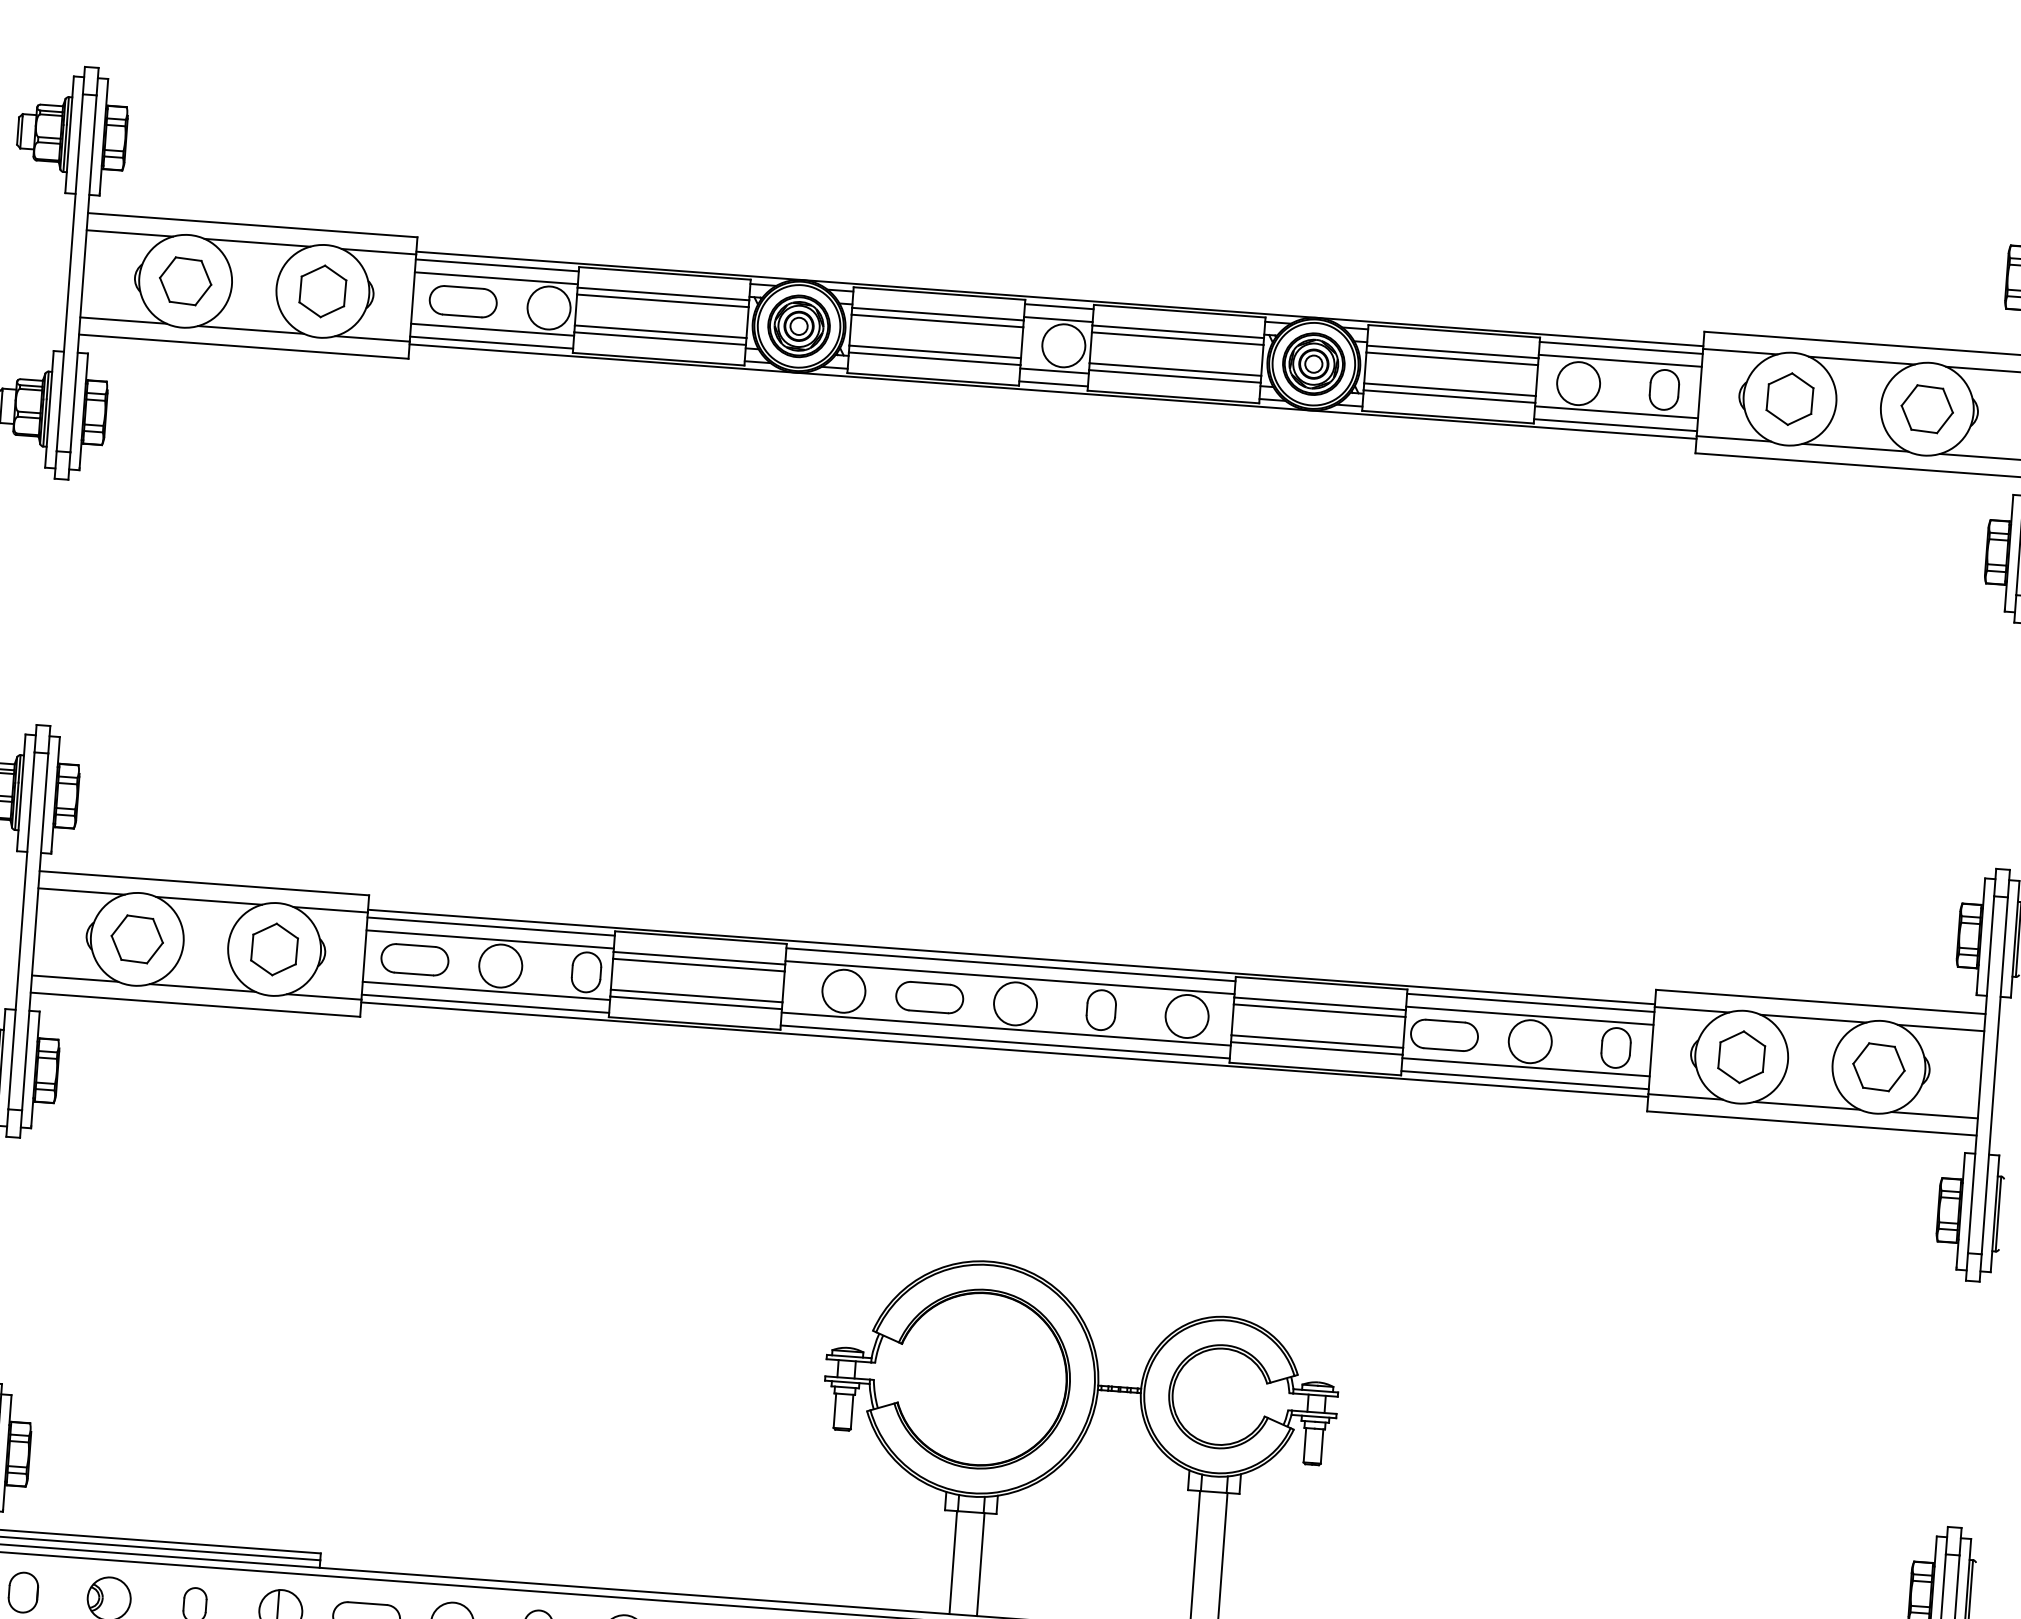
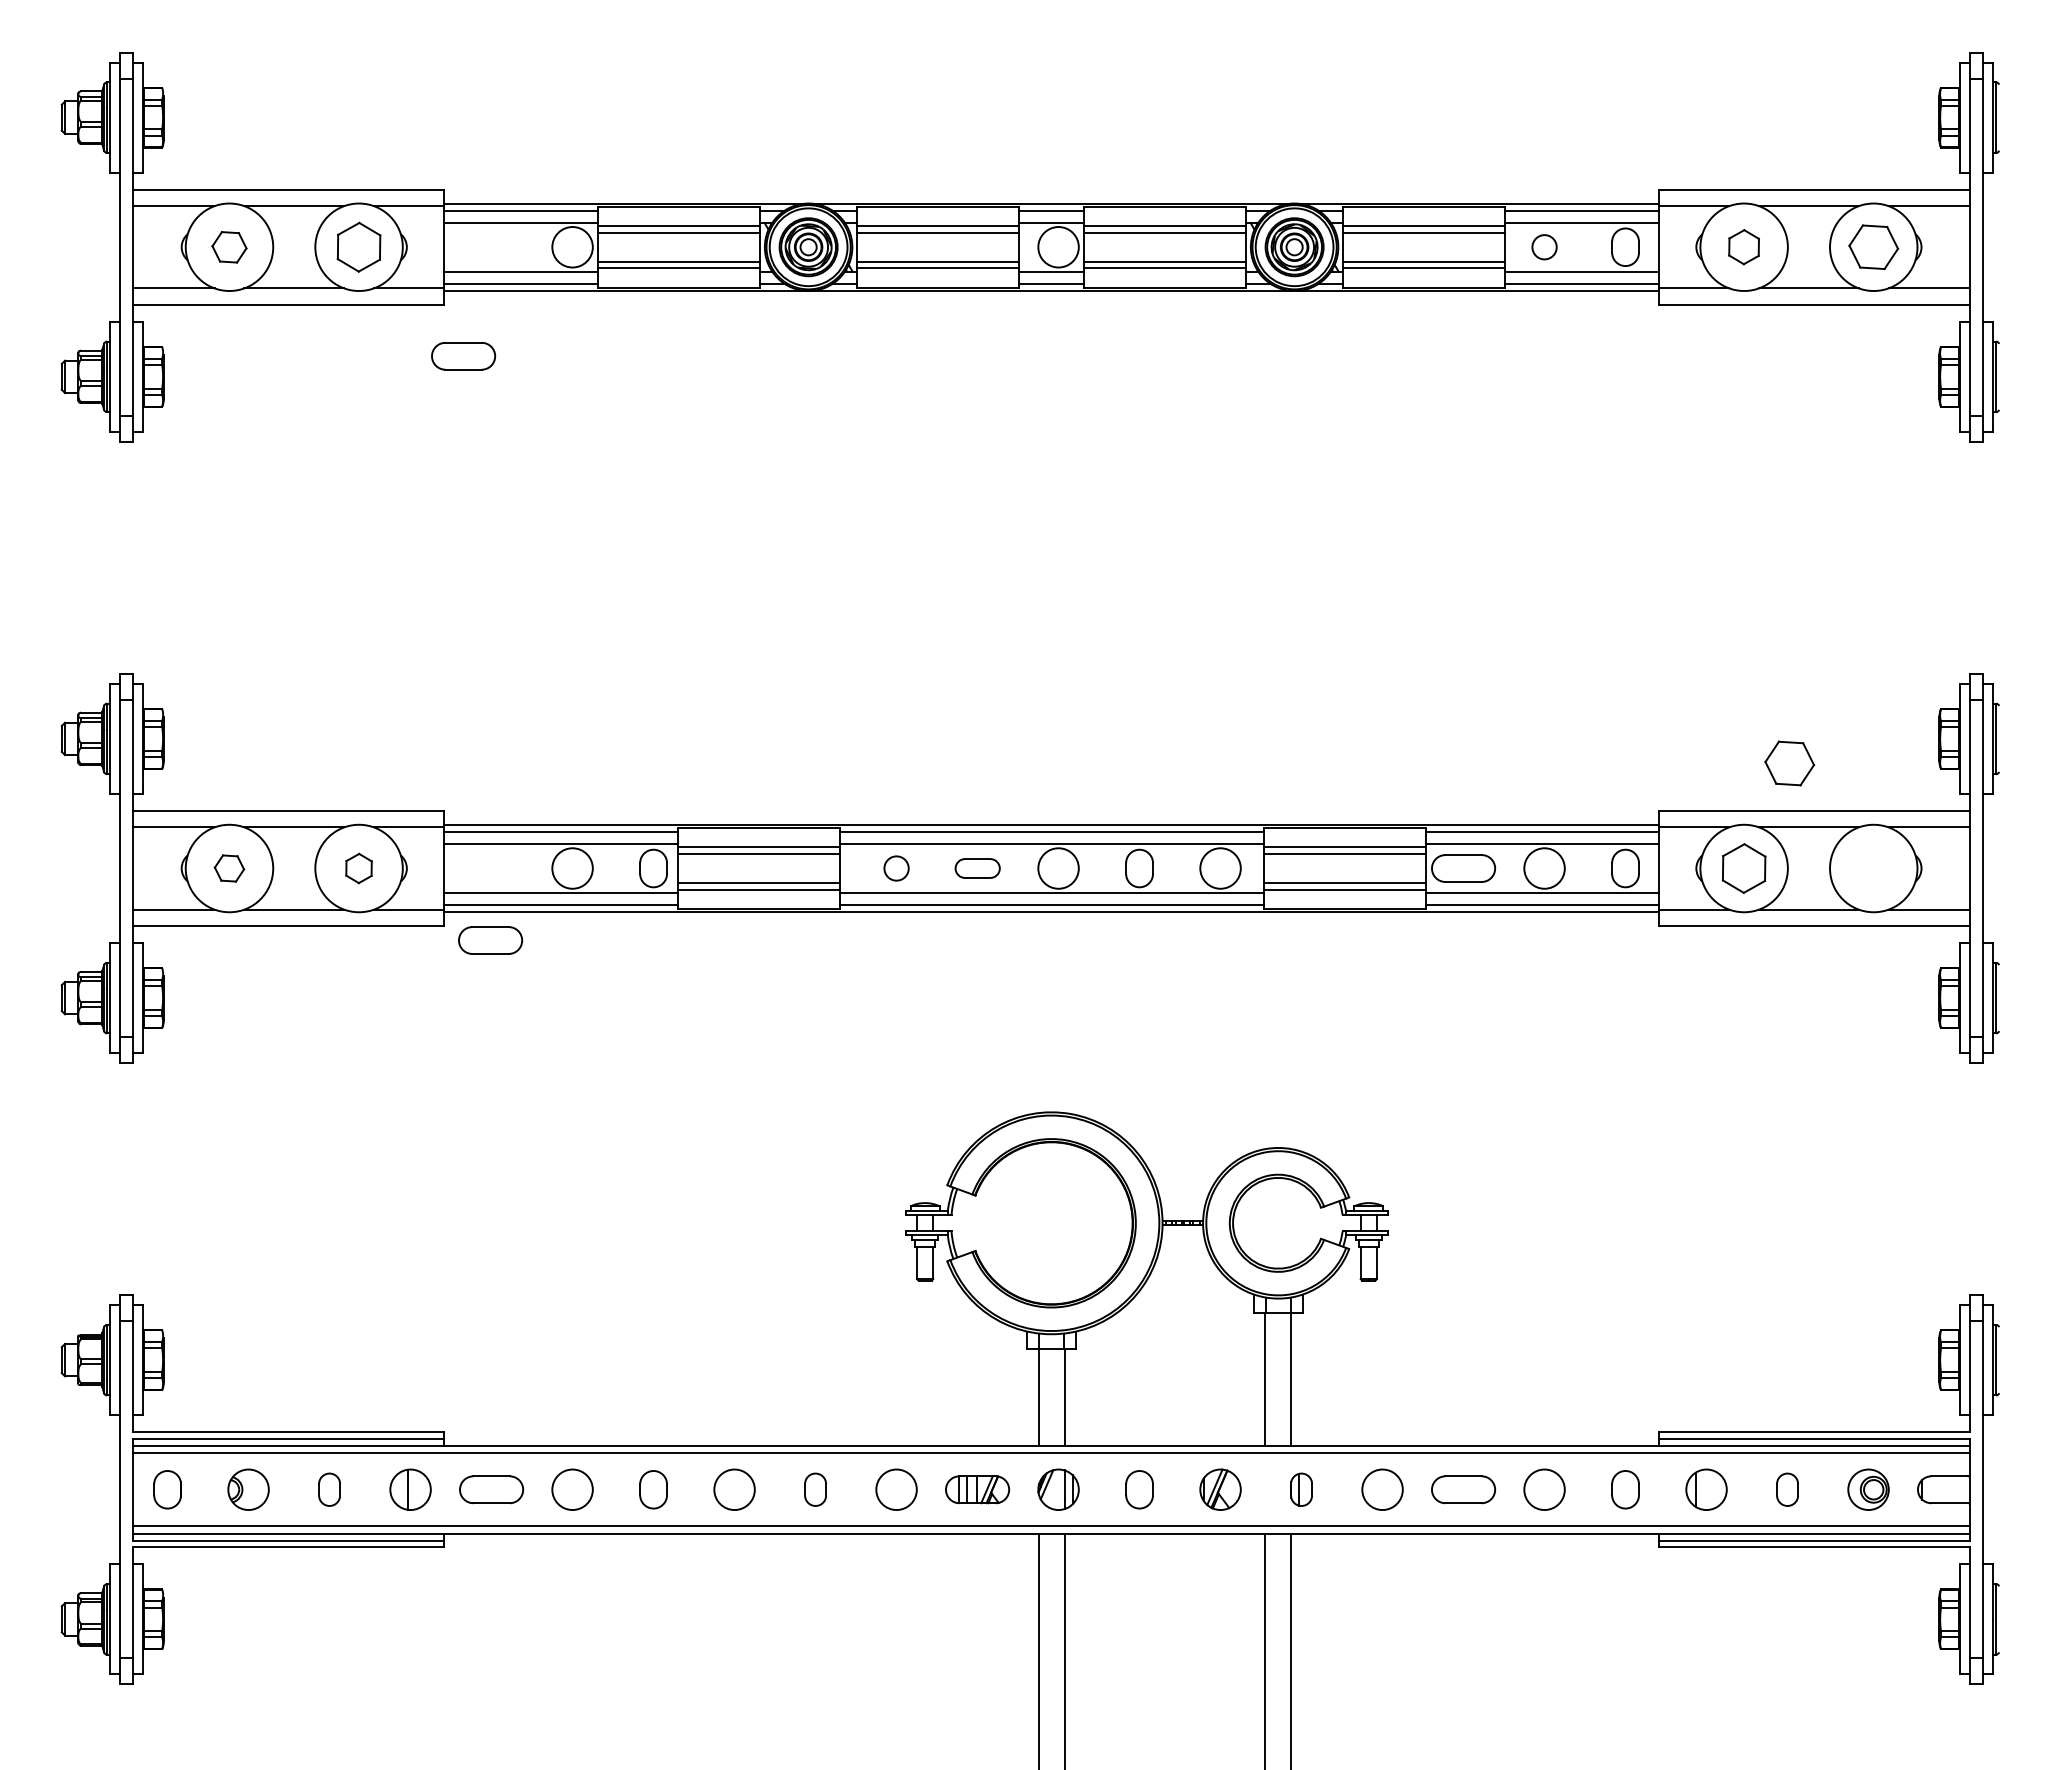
part: (185, 281) -> (229, 247), size x0.7
part: (463, 301) -> (463, 356), moved
circle: (1578, 383) -> (1544, 247), size x0.6
part: (1789, 398) -> (1743, 246), size x0.7
part: (137, 939) -> (229, 868), size x0.6
part: (273, 949) -> (358, 868), size x0.6
part: (414, 959) -> (490, 940), moved
circle: (843, 991) -> (896, 868), size x0.6
part: (929, 997) -> (977, 868), size x0.7
part: (1878, 1067) -> (1789, 763), moved

